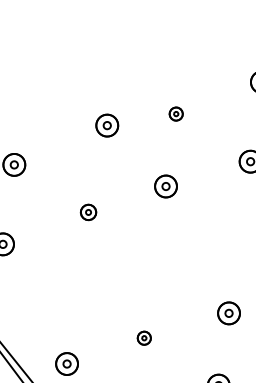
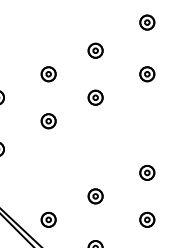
part: (176, 113) -> (95, 50), size x1.67
part: (106, 125) -> (48, 74), moved
part: (88, 212) -> (48, 121), size x1.43
part: (144, 338) -> (95, 196), size x1.67

